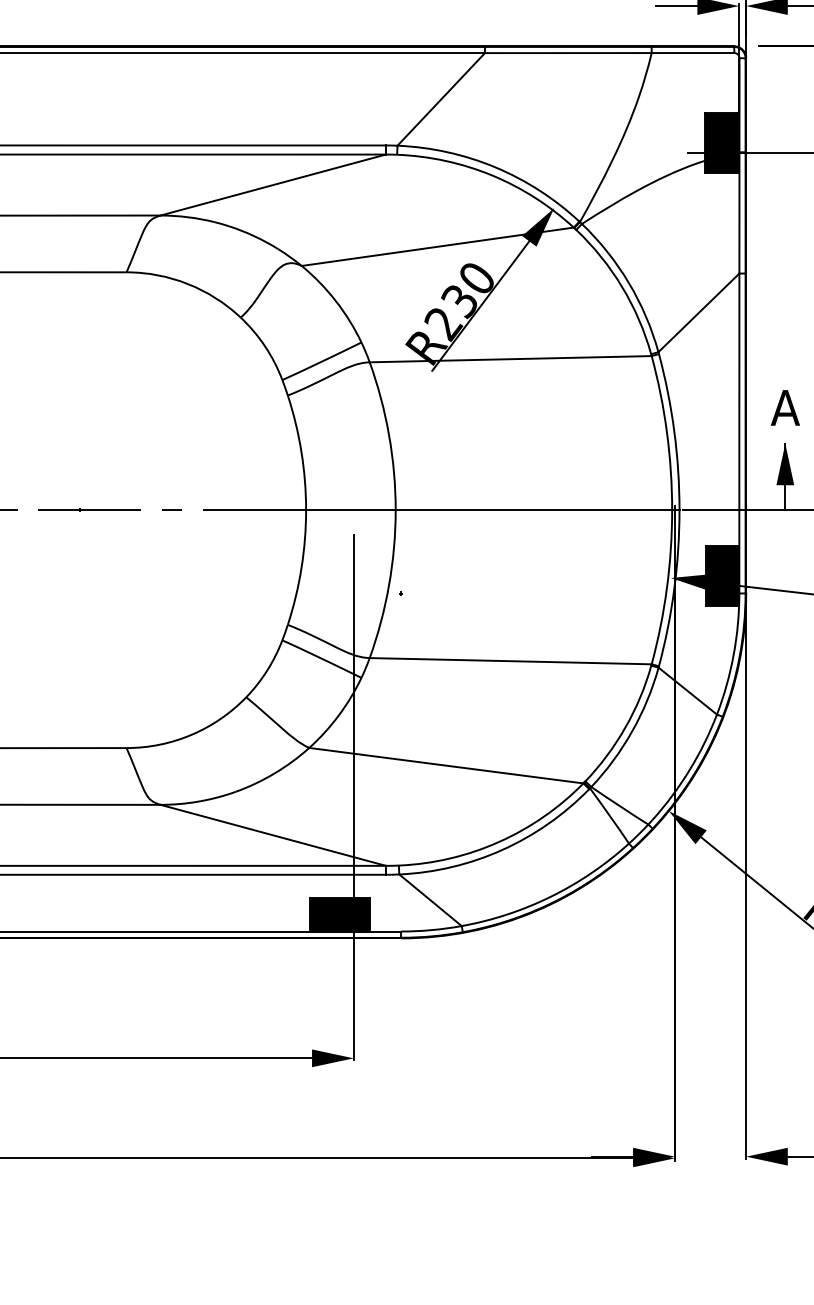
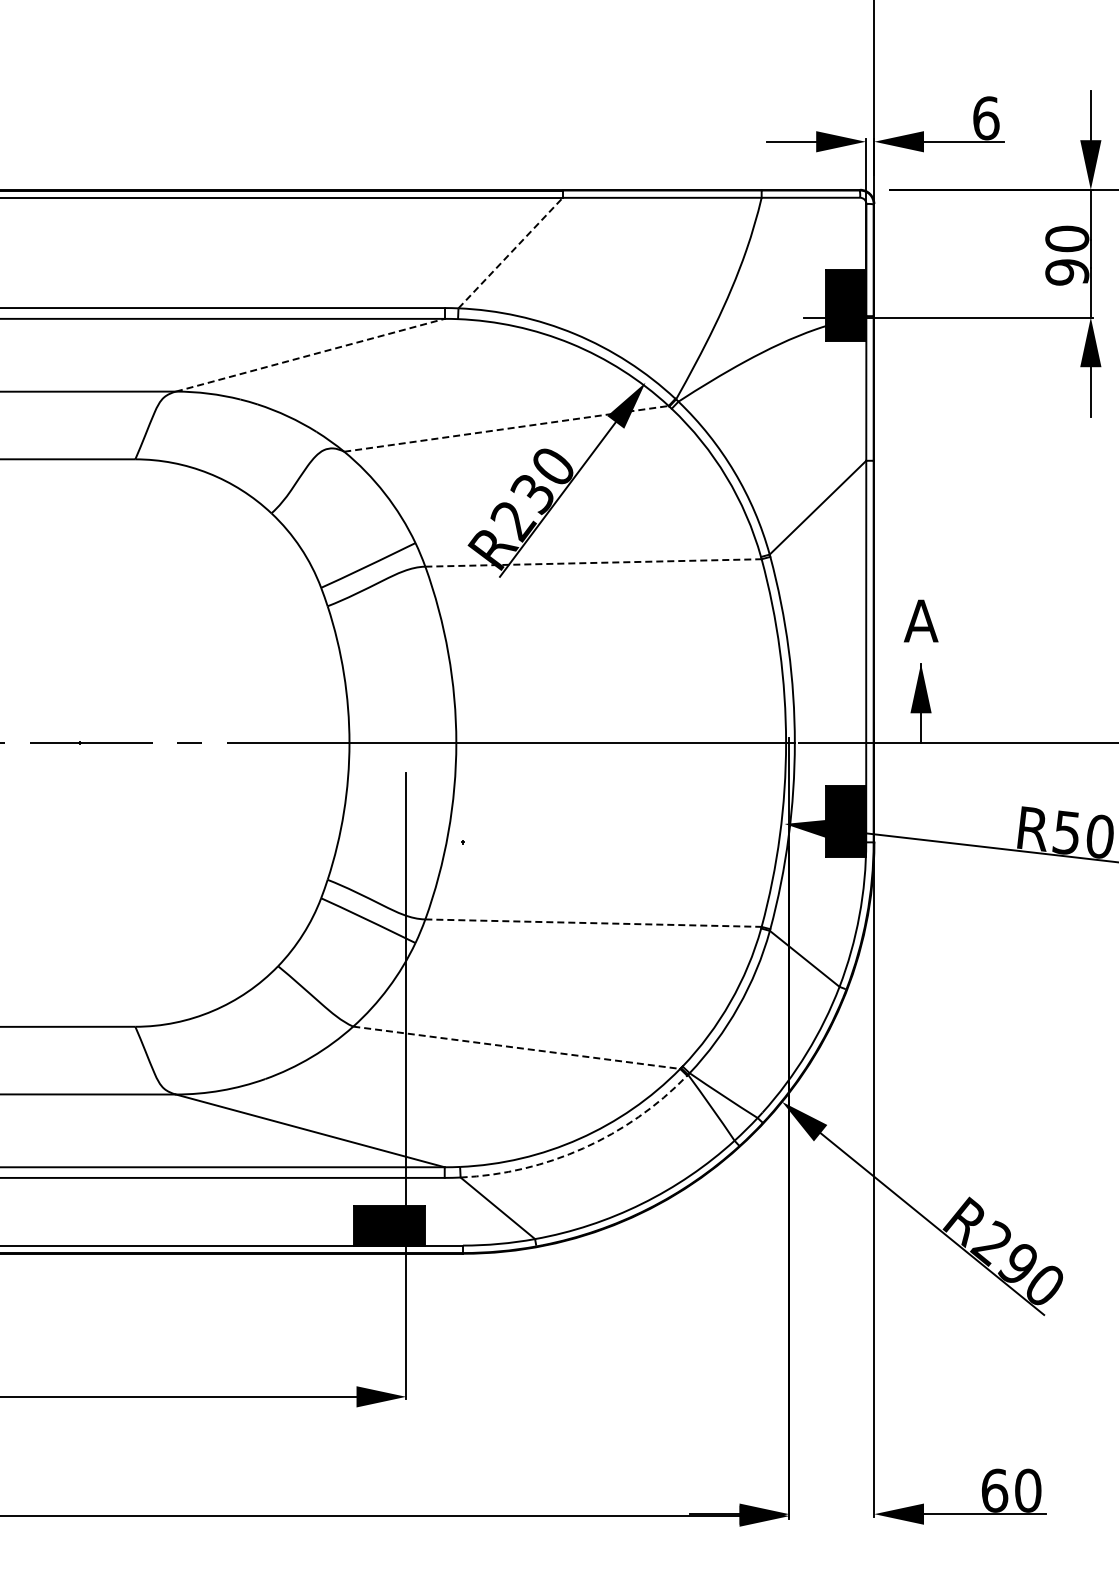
line: (441, 99) -> (510, 253), solid -> dashed
line: (273, 185) -> (310, 355), solid -> dashed
line: (437, 246) -> (506, 428), solid -> dashed
line: (511, 358) -> (594, 562), solid -> dashed
line: (511, 661) -> (594, 923), solid -> dashed
line: (446, 765) -> (516, 1047), solid -> dashed
arc: (502, 850) -> (583, 1148), solid -> dashed

